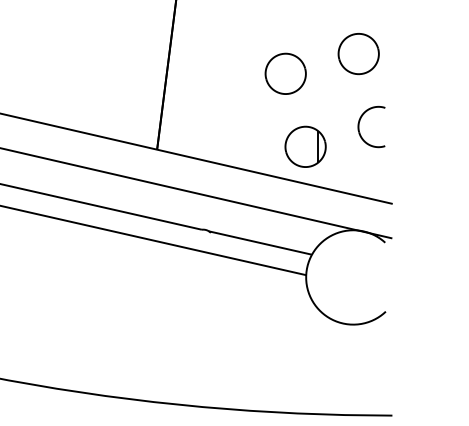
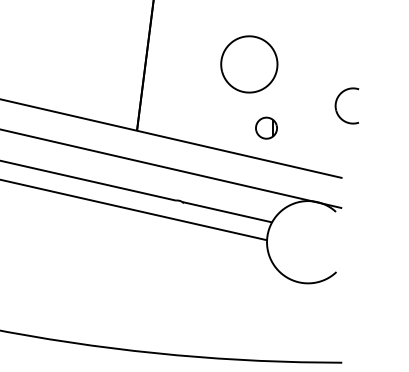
part: (358, 53) -> (312, 46), removed
part: (284, 73) -> (248, 64), size x1.6
part: (360, 121) -> (337, 101), moved
part: (305, 145) -> (266, 127), size x0.6

